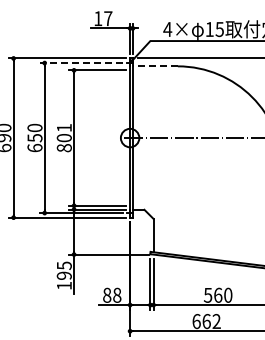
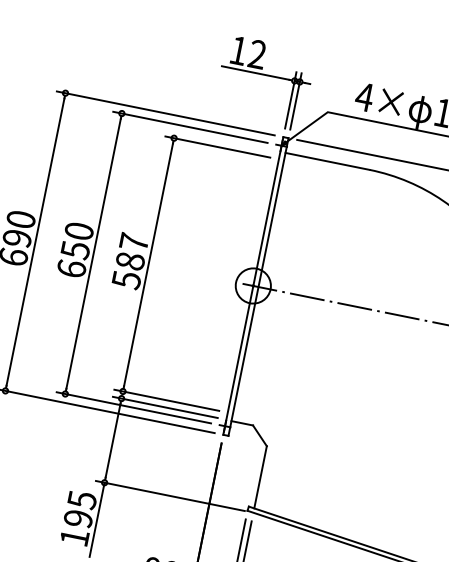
text: (108, 18) -> (258, 54), 17 -> 12
line: (80, 63) -> (188, 127), dashed -> solid
line: (154, 66) -> (325, 161), dashed -> solid
text: (63, 137) -> (128, 259), 801 -> 587

